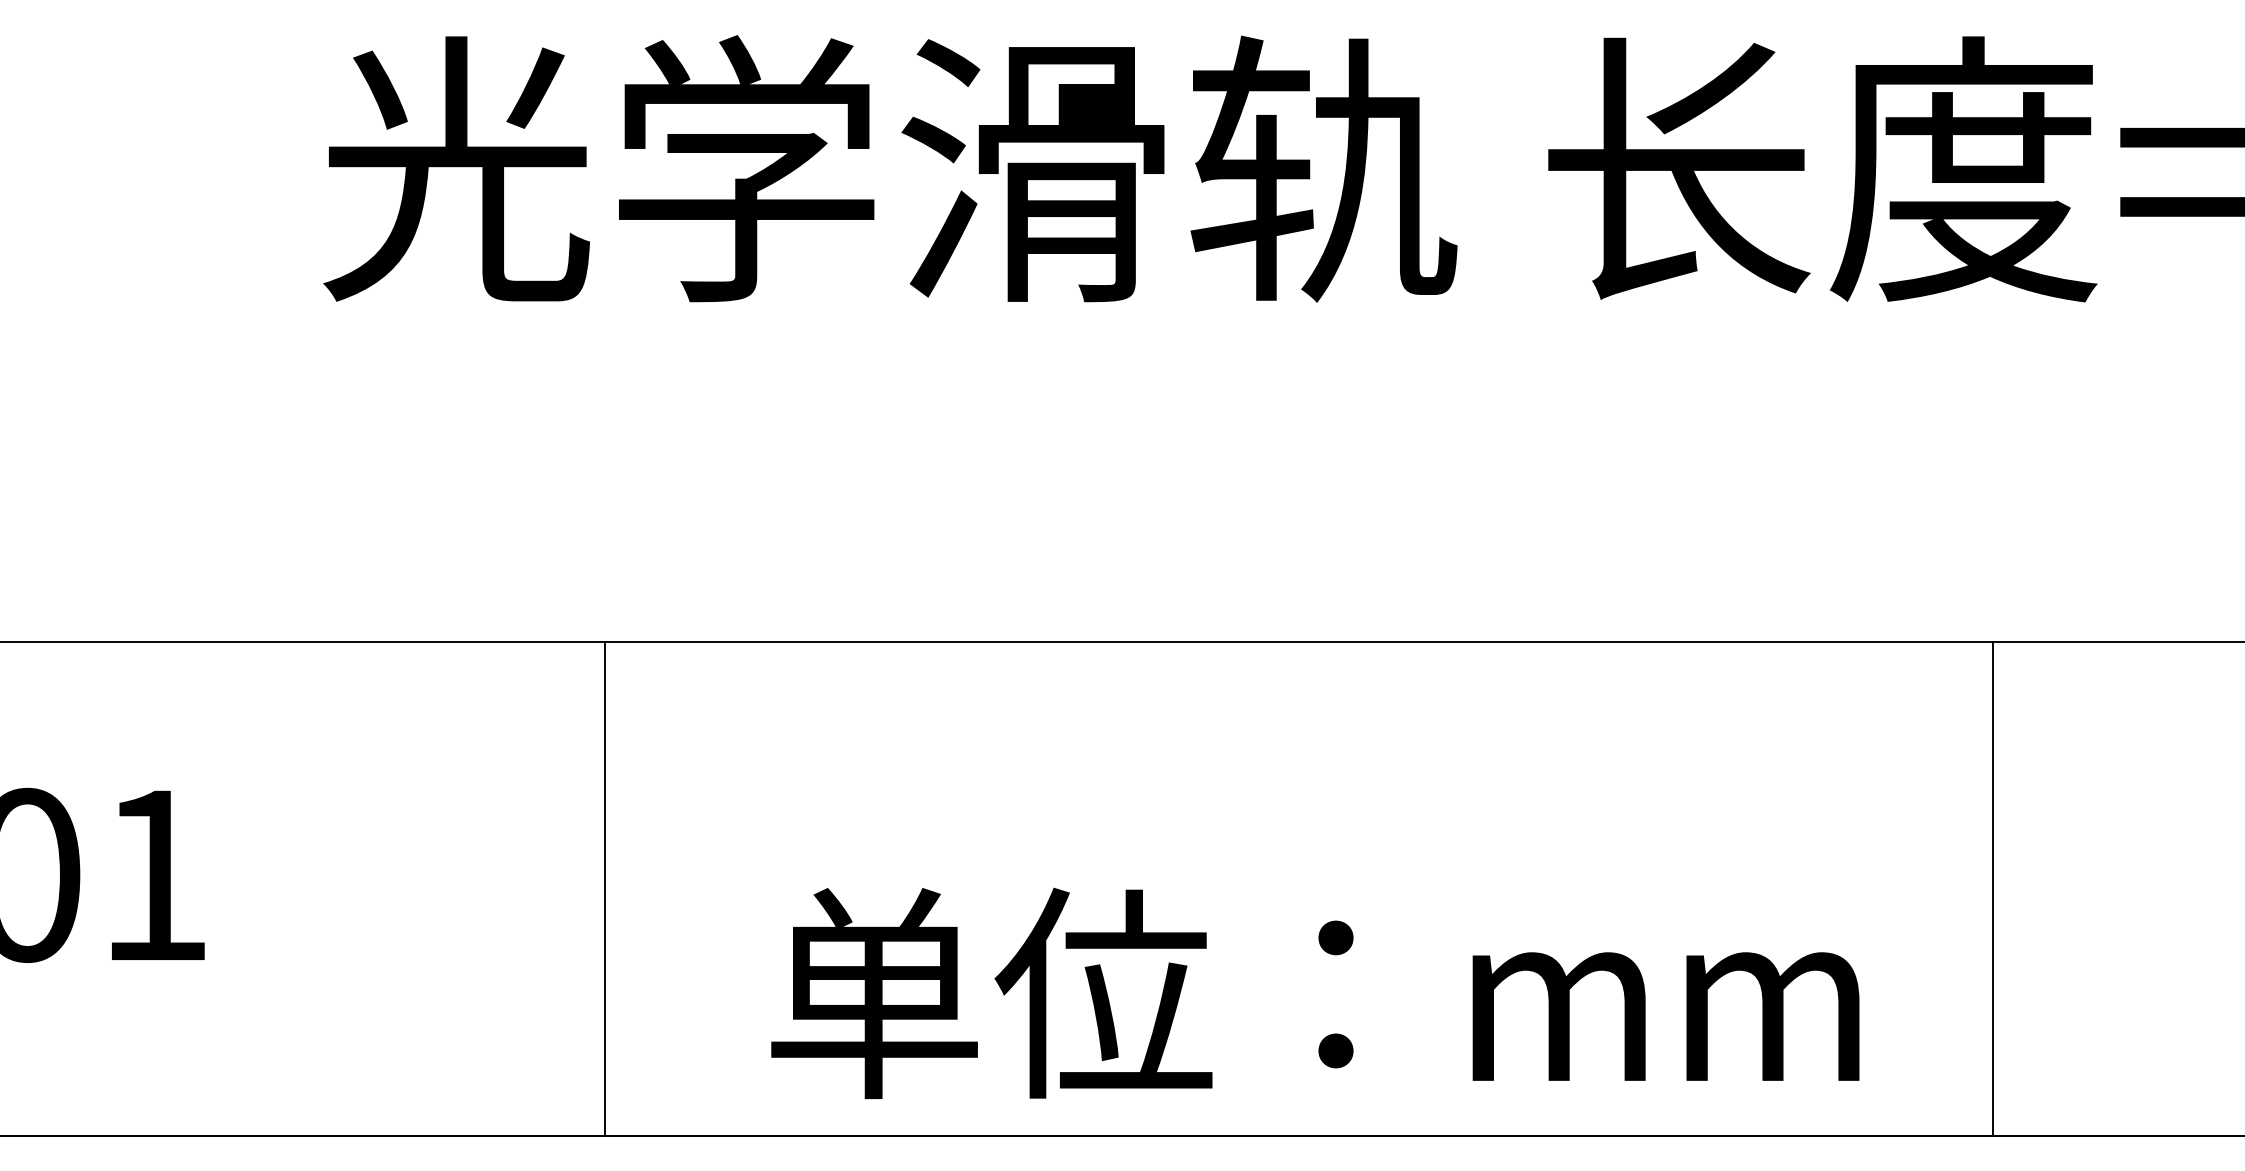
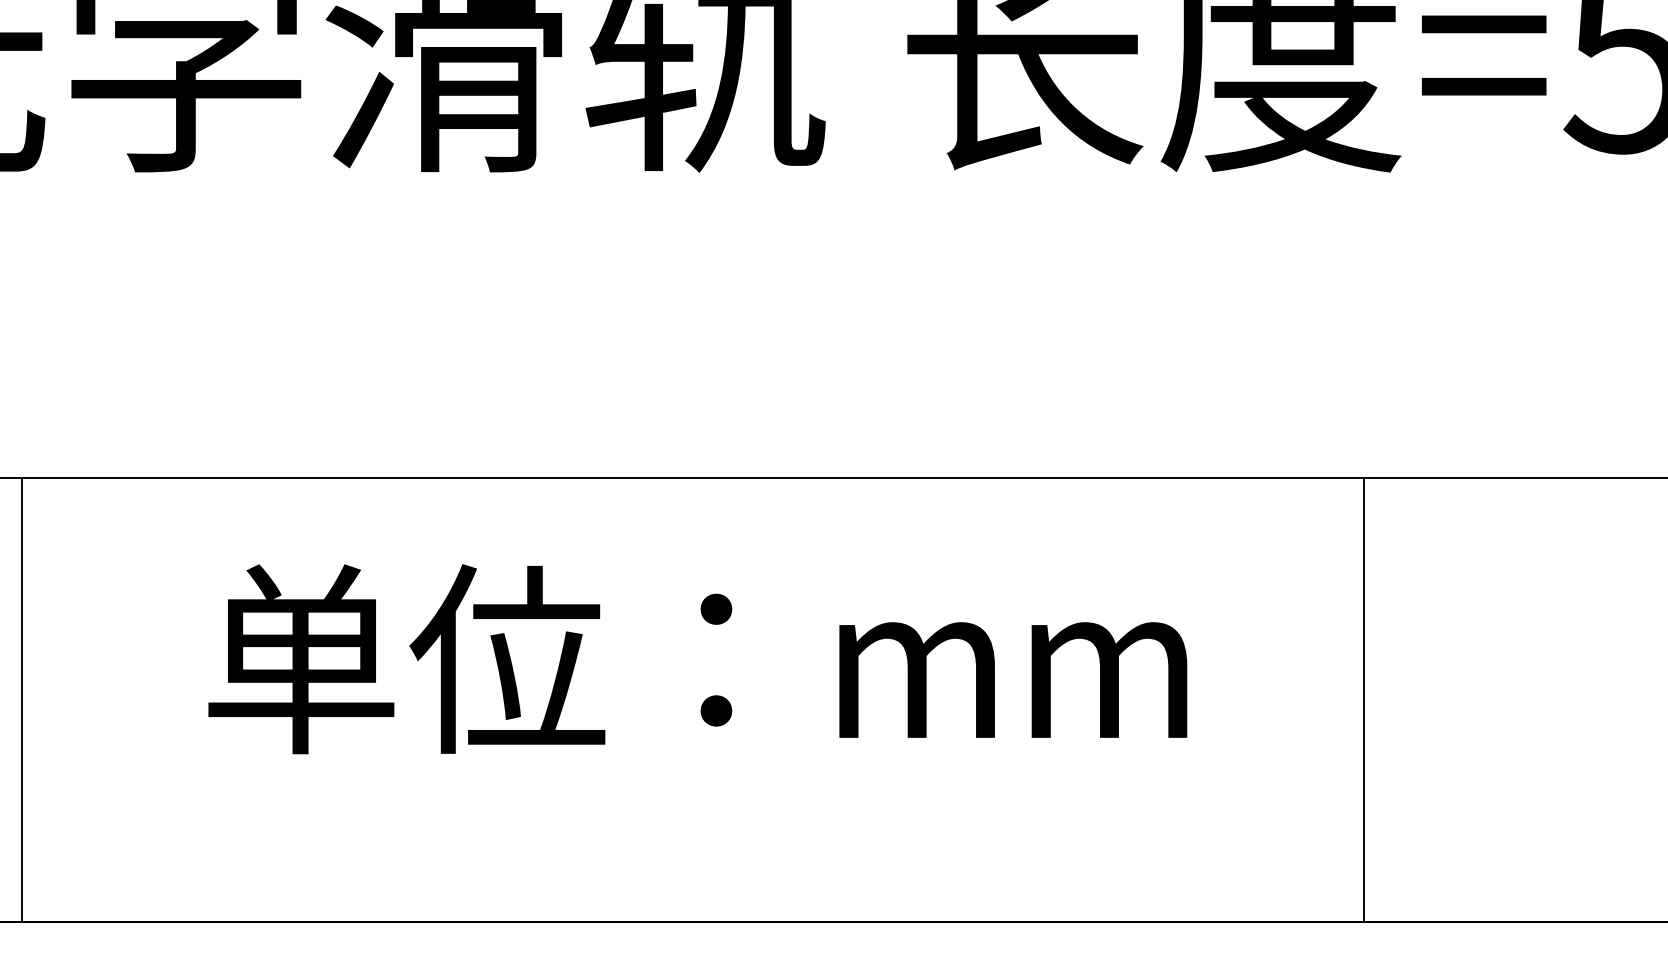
line: (605, 888) -> (22, 699), moved
line: (1992, 888) -> (1363, 699), moved
text: (1315, 992) -> (697, 658), moved

